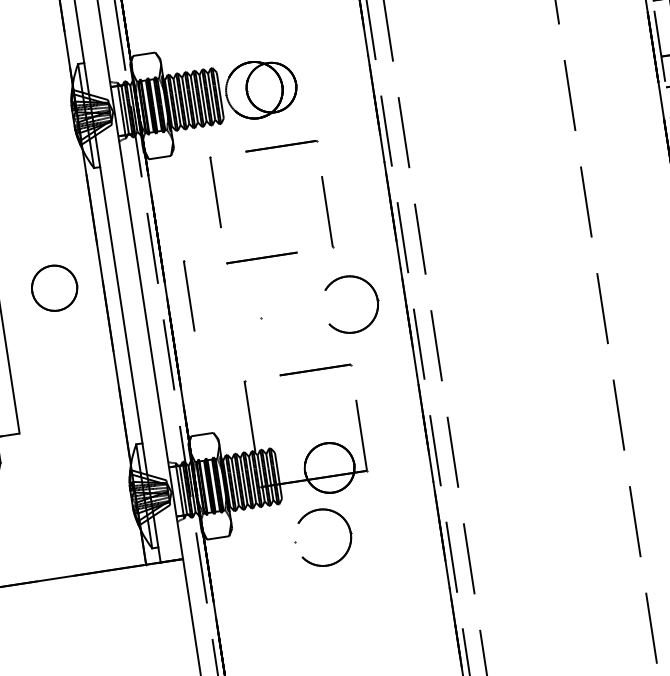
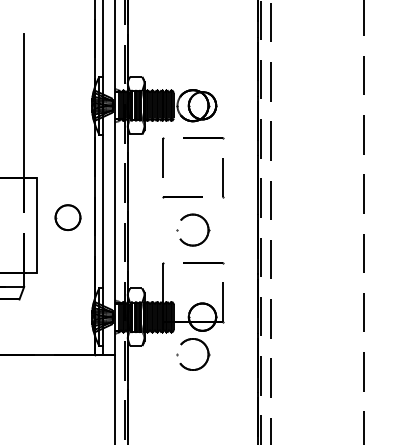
part: (53, 288) -> (67, 217), moved
part: (370, 289) -> (205, 223), moved
line: (189, 294) -> (140, 211), removed

